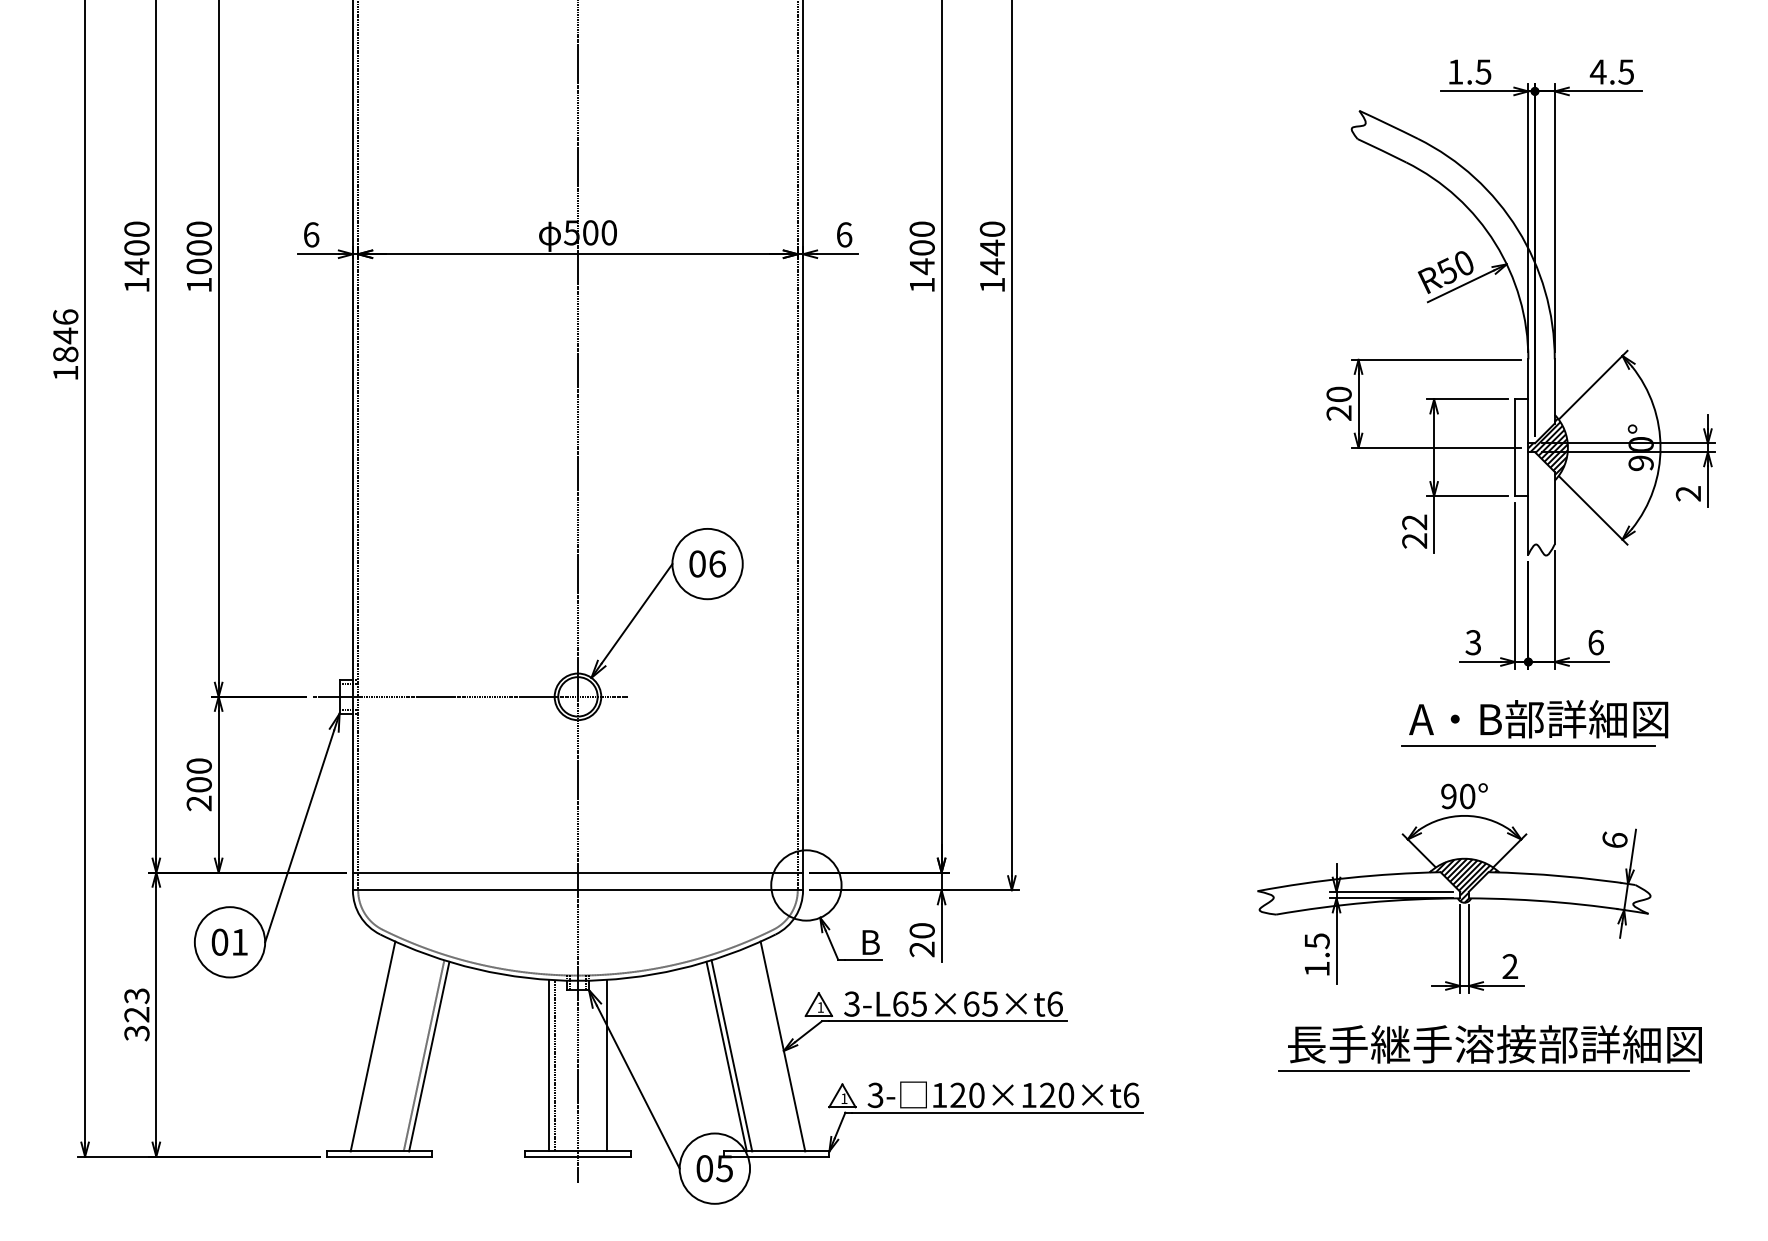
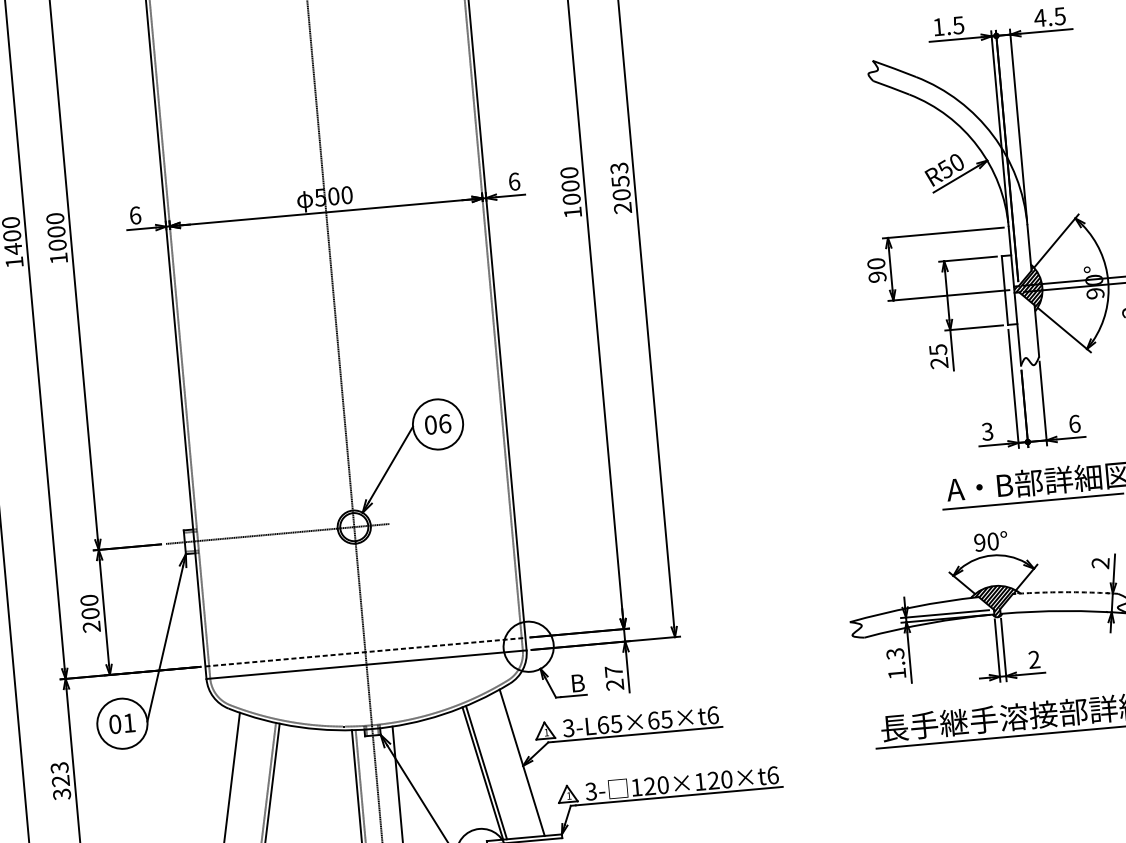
text: (992, 256) -> (621, 187), 1440 -> 2053
text: (921, 266) -> (571, 199), 1400 -> 1000
text: (1338, 412) -> (877, 276), 20 -> 90
text: (1414, 522) -> (938, 350), 22 -> 25
text: (1615, 840) -> (1101, 563), 6 -> 2
line: (578, 872) -> (365, 652), solid -> dashed
arc: (1562, 876) -> (1065, 592), solid -> dashed
text: (921, 930) -> (613, 671), 20 -> 27
text: (1316, 940) -> (894, 653), 1.5 -> 1.3

